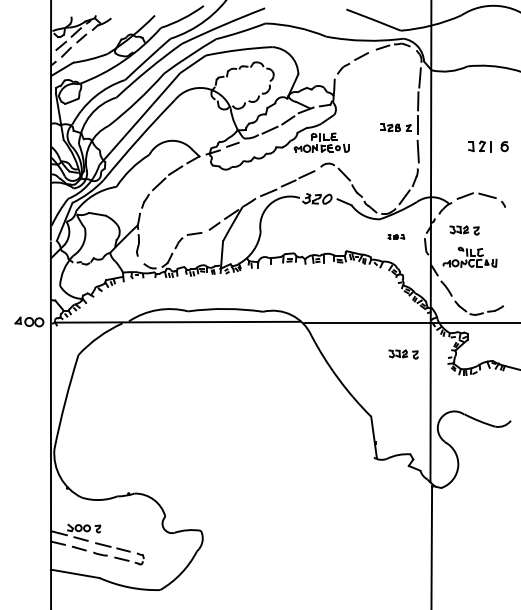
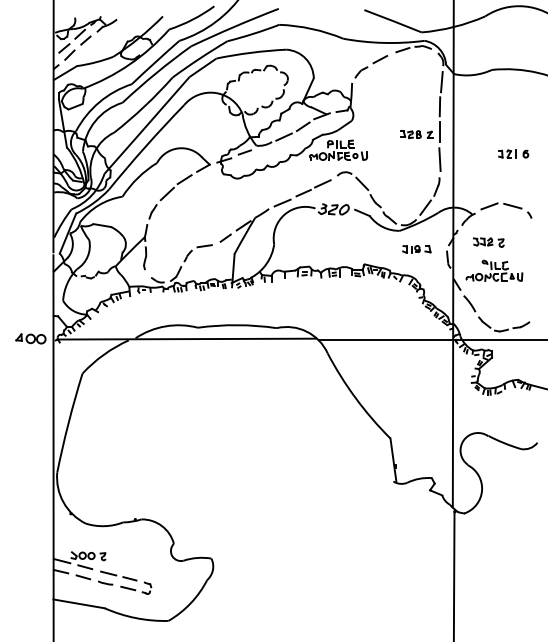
part: (487, 145) -> (512, 153), size x0.71
part: (396, 236) -> (417, 248), size x1.67
part: (403, 354) -> (424, 373), removed

